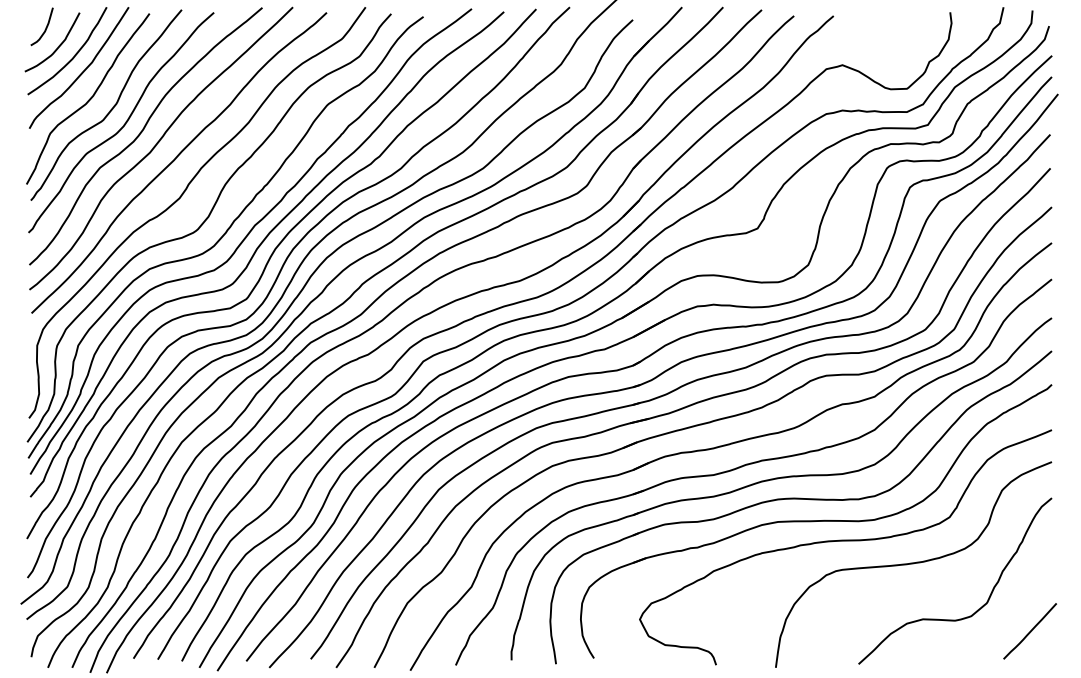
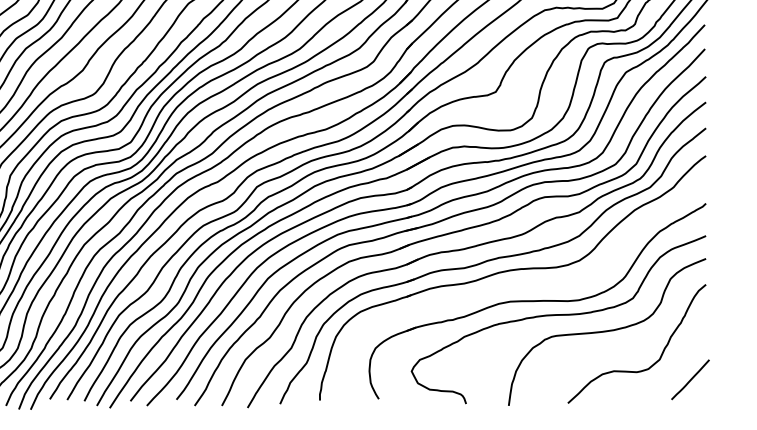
part: (800, 499) -> (526, 285), removed

